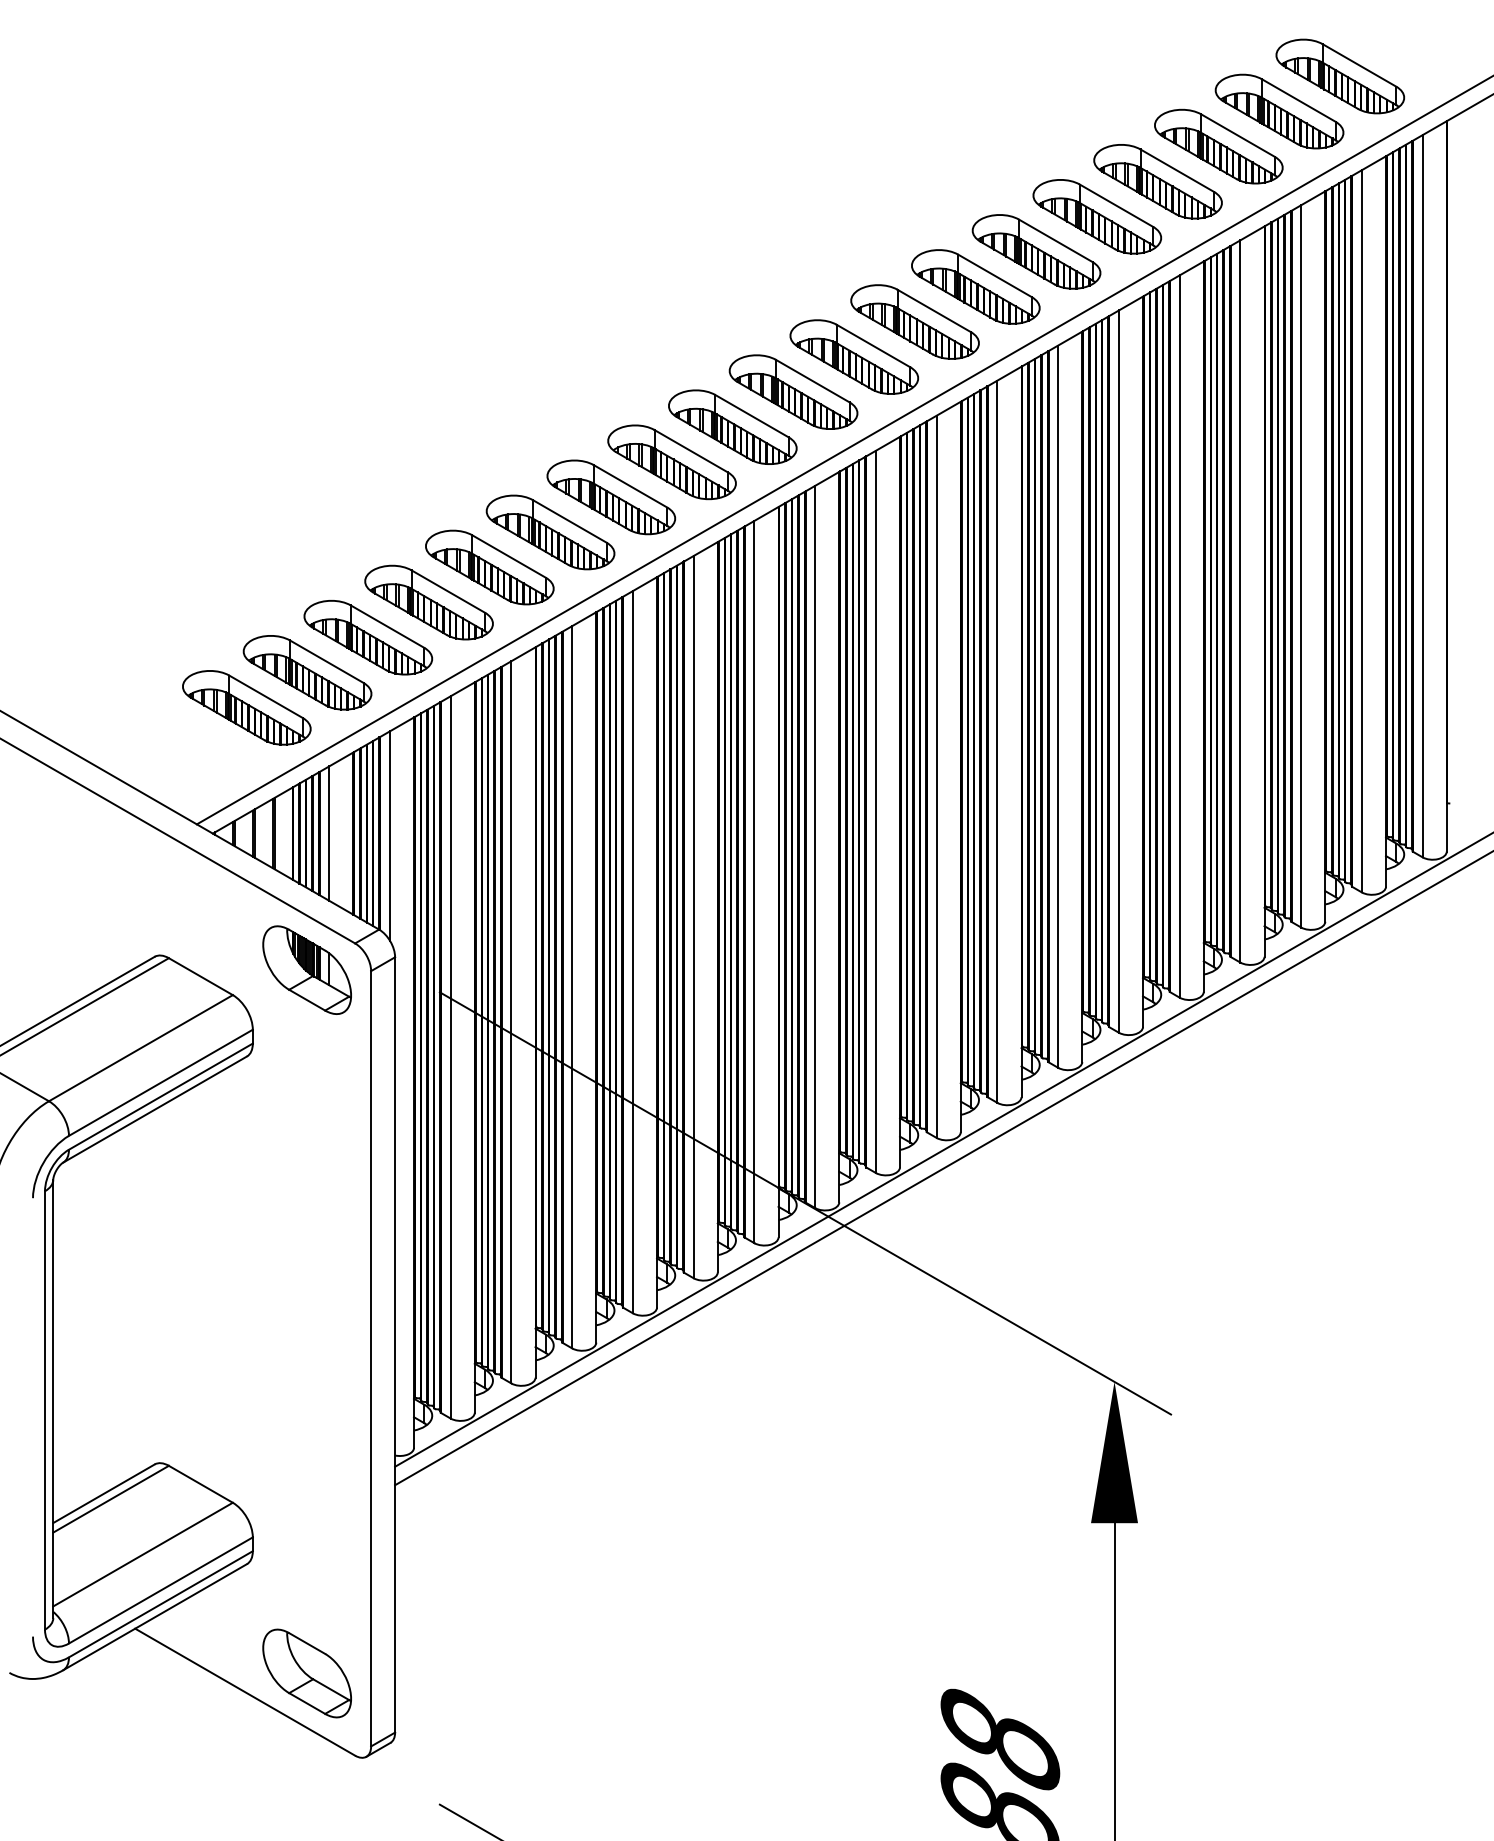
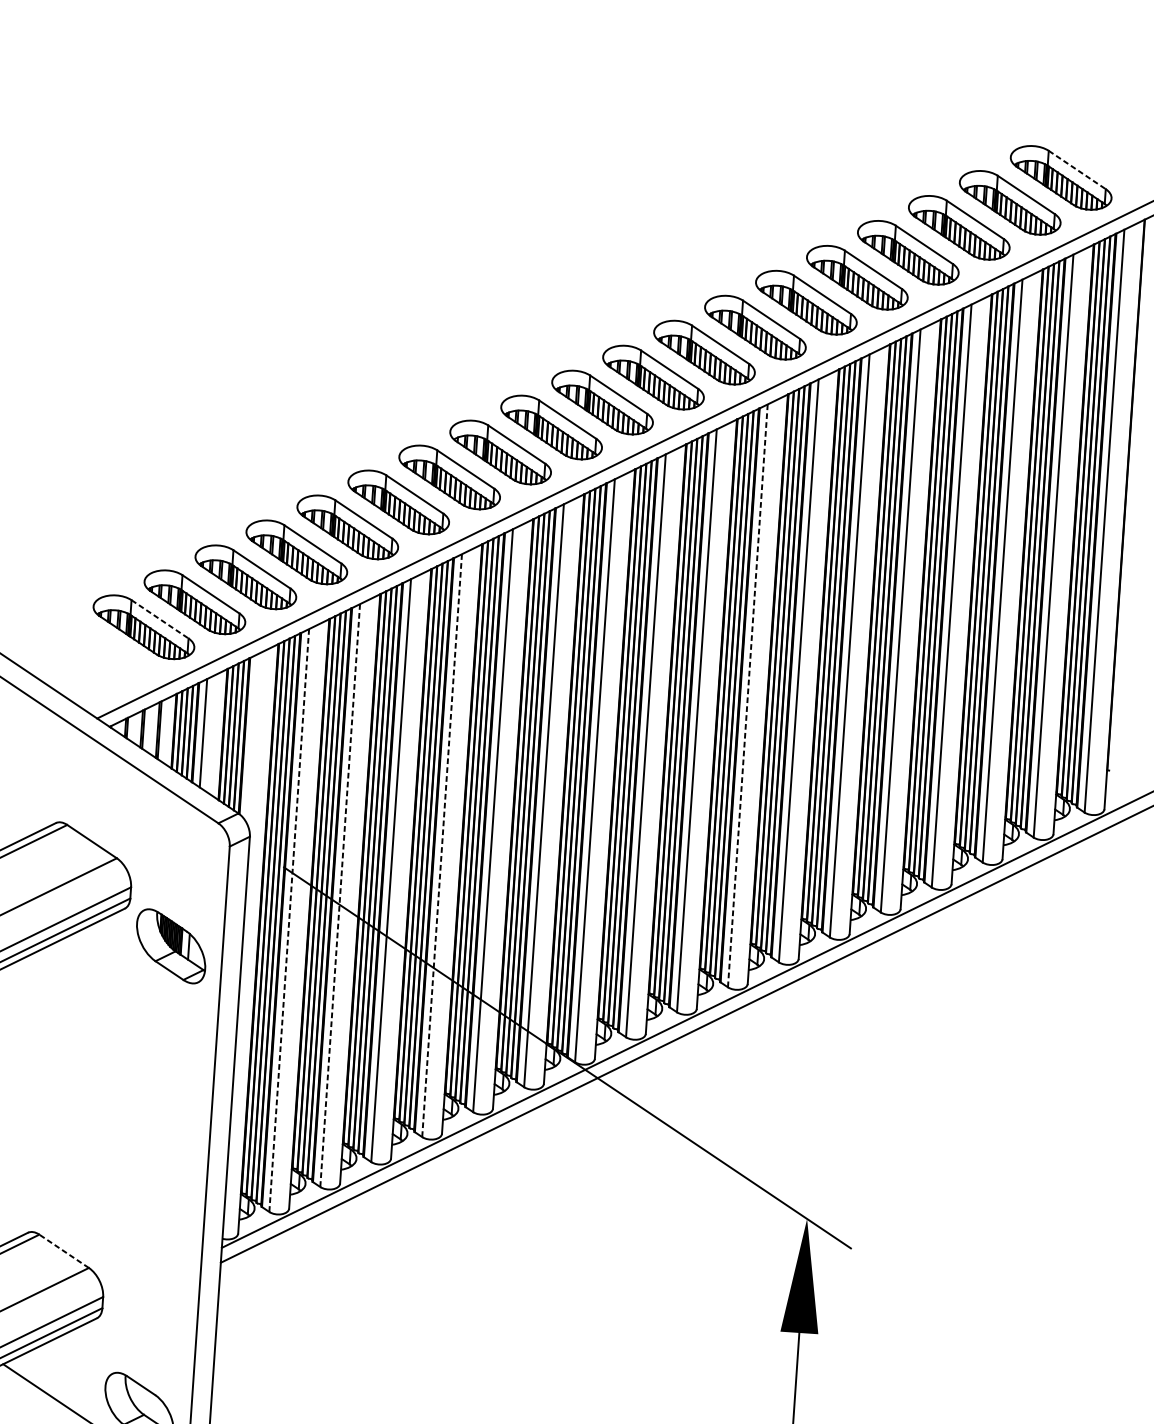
line: (1359, 65) -> (1077, 170), solid -> dashed
line: (266, 697) -> (160, 619), solid -> dashed
line: (997, 742) -> (747, 696), solid -> dashed
line: (389, 835) -> (252, 738), removed
line: (632, 952) -> (441, 845), solid -> dashed
part: (306, 969) -> (170, 945), moved
line: (511, 1022) -> (340, 895), solid -> dashed
line: (450, 1057) -> (289, 920), solid -> dashed
line: (200, 1484) -> (63, 1251), solid -> dashed

